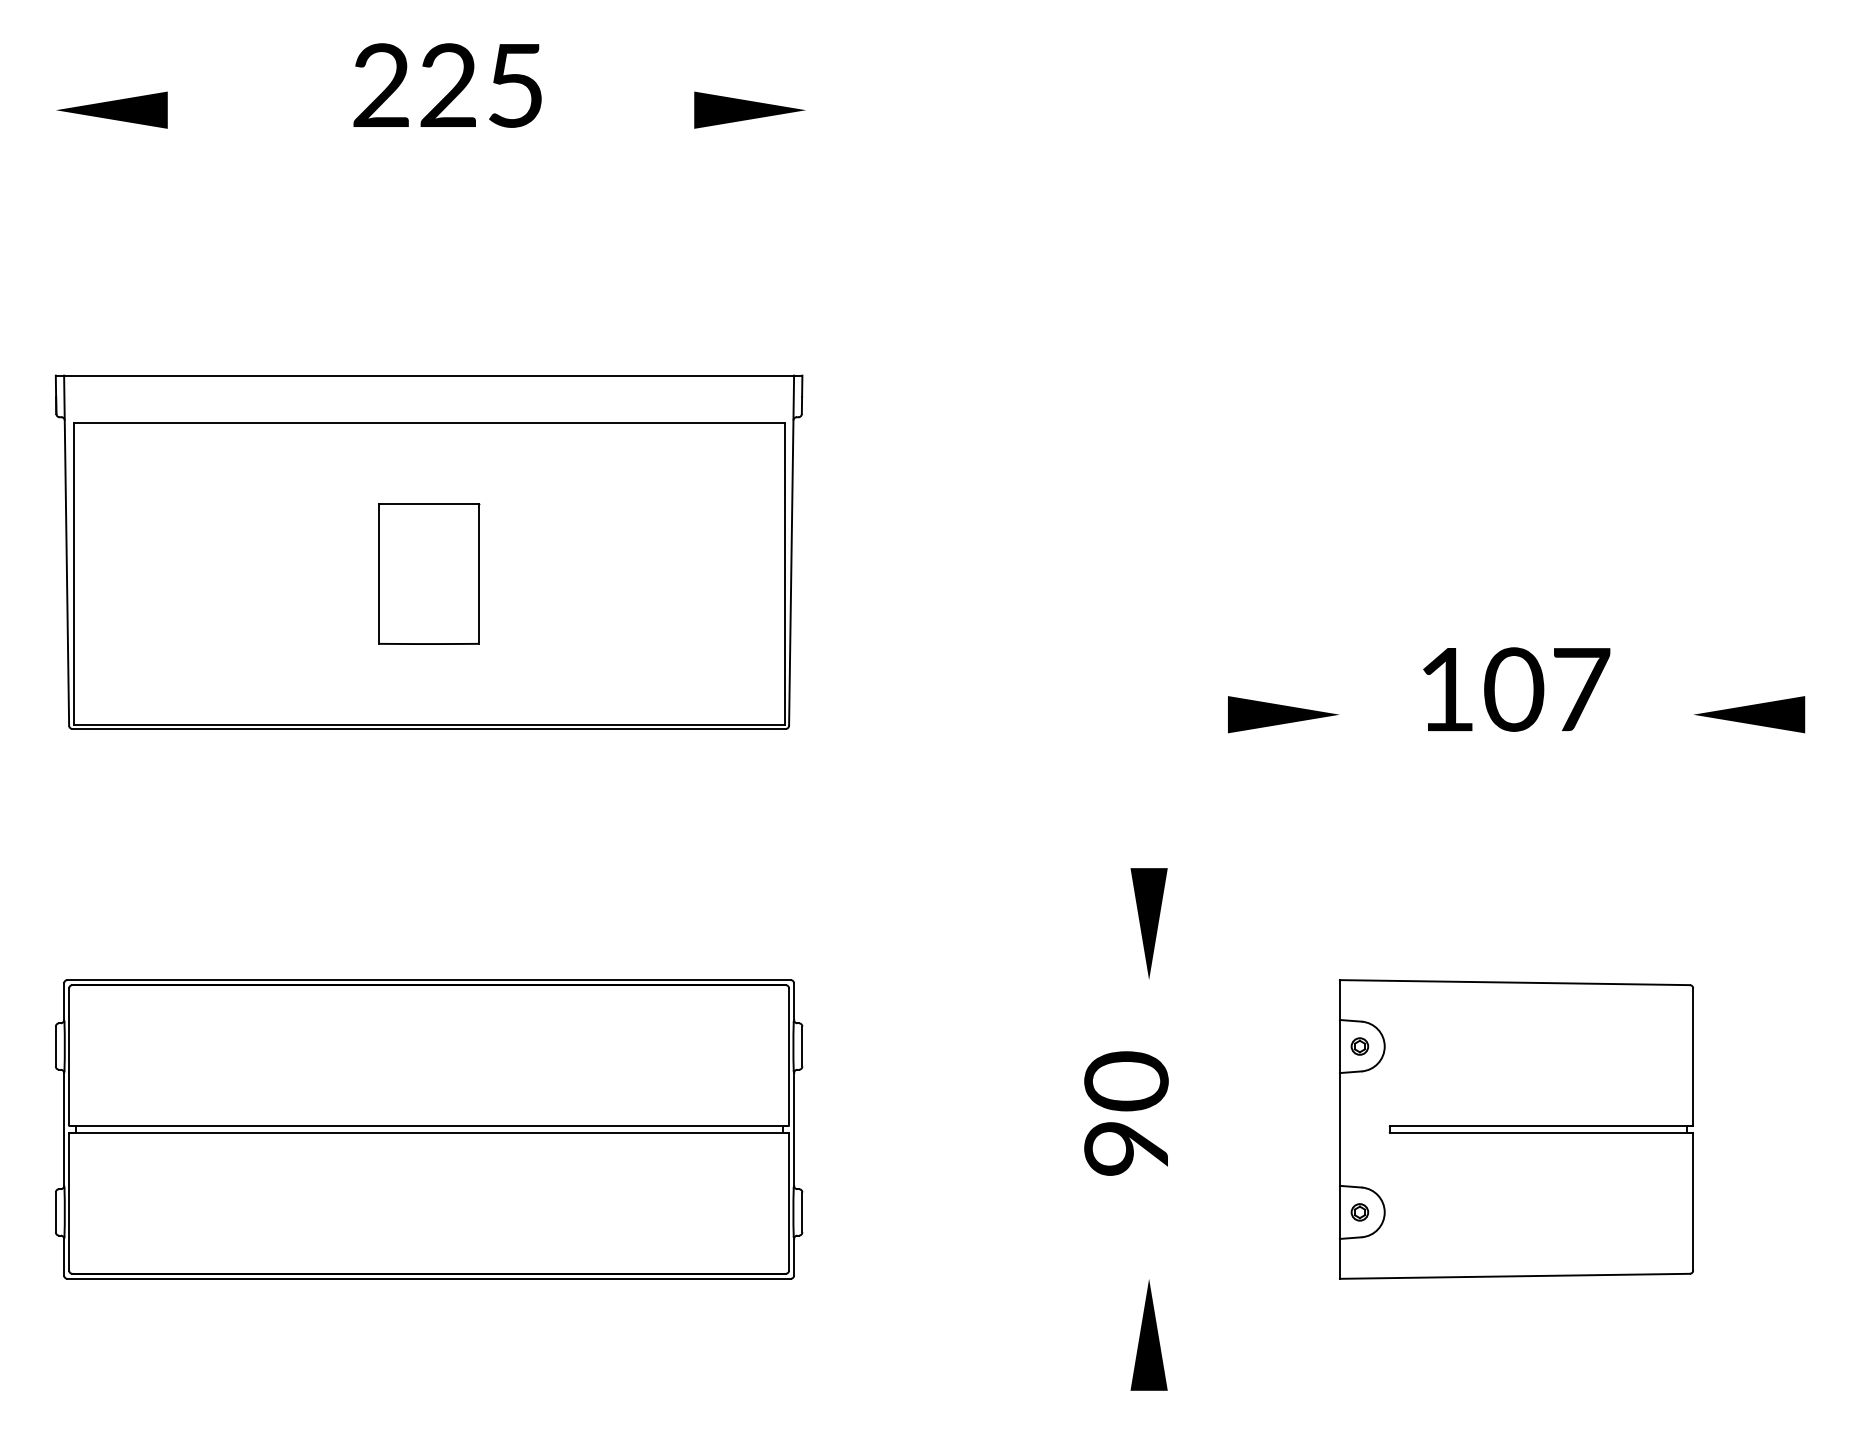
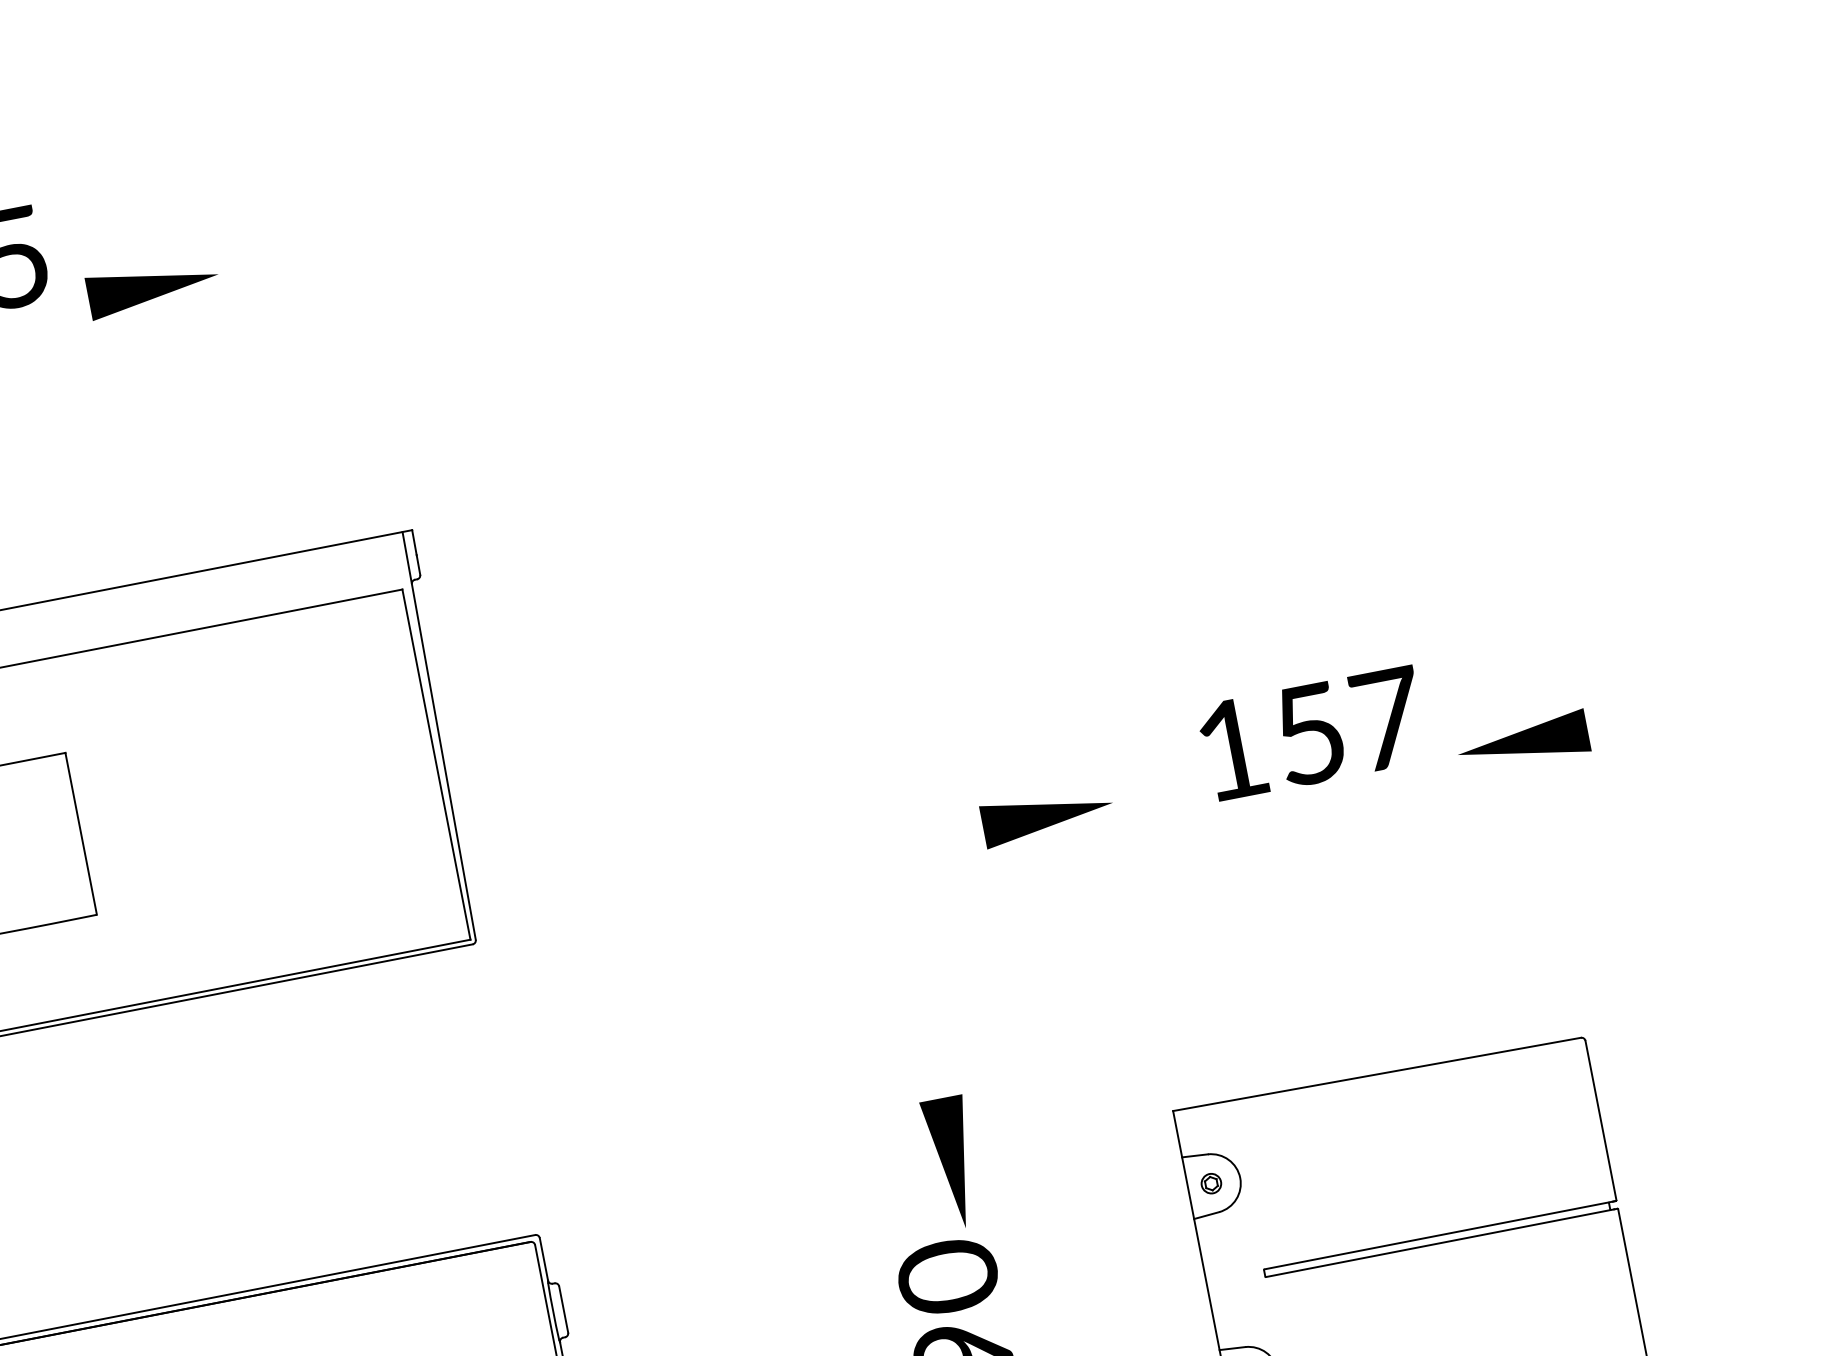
part: (749, 109) -> (152, 286), moved
text: (1514, 689) -> (1310, 733), 107 -> 157
part: (1749, 714) -> (1522, 742), moved
part: (1148, 923) -> (952, 1162), moved

